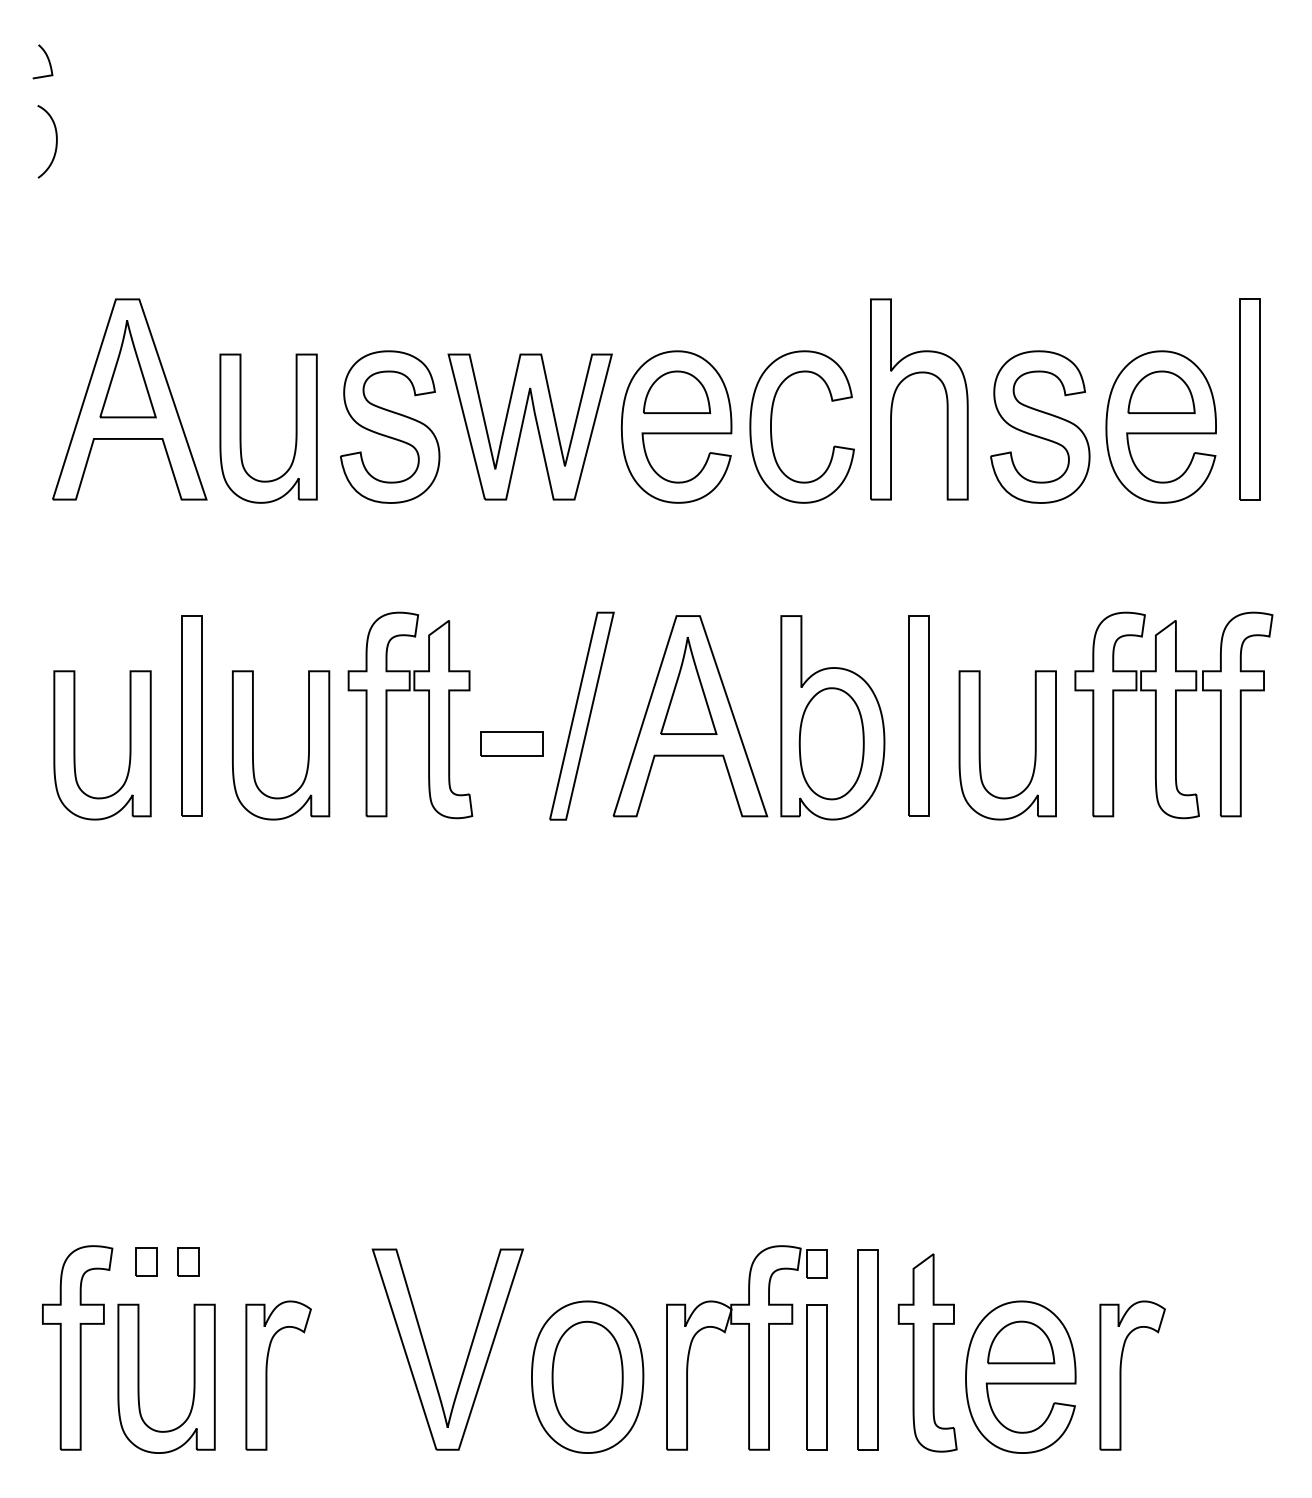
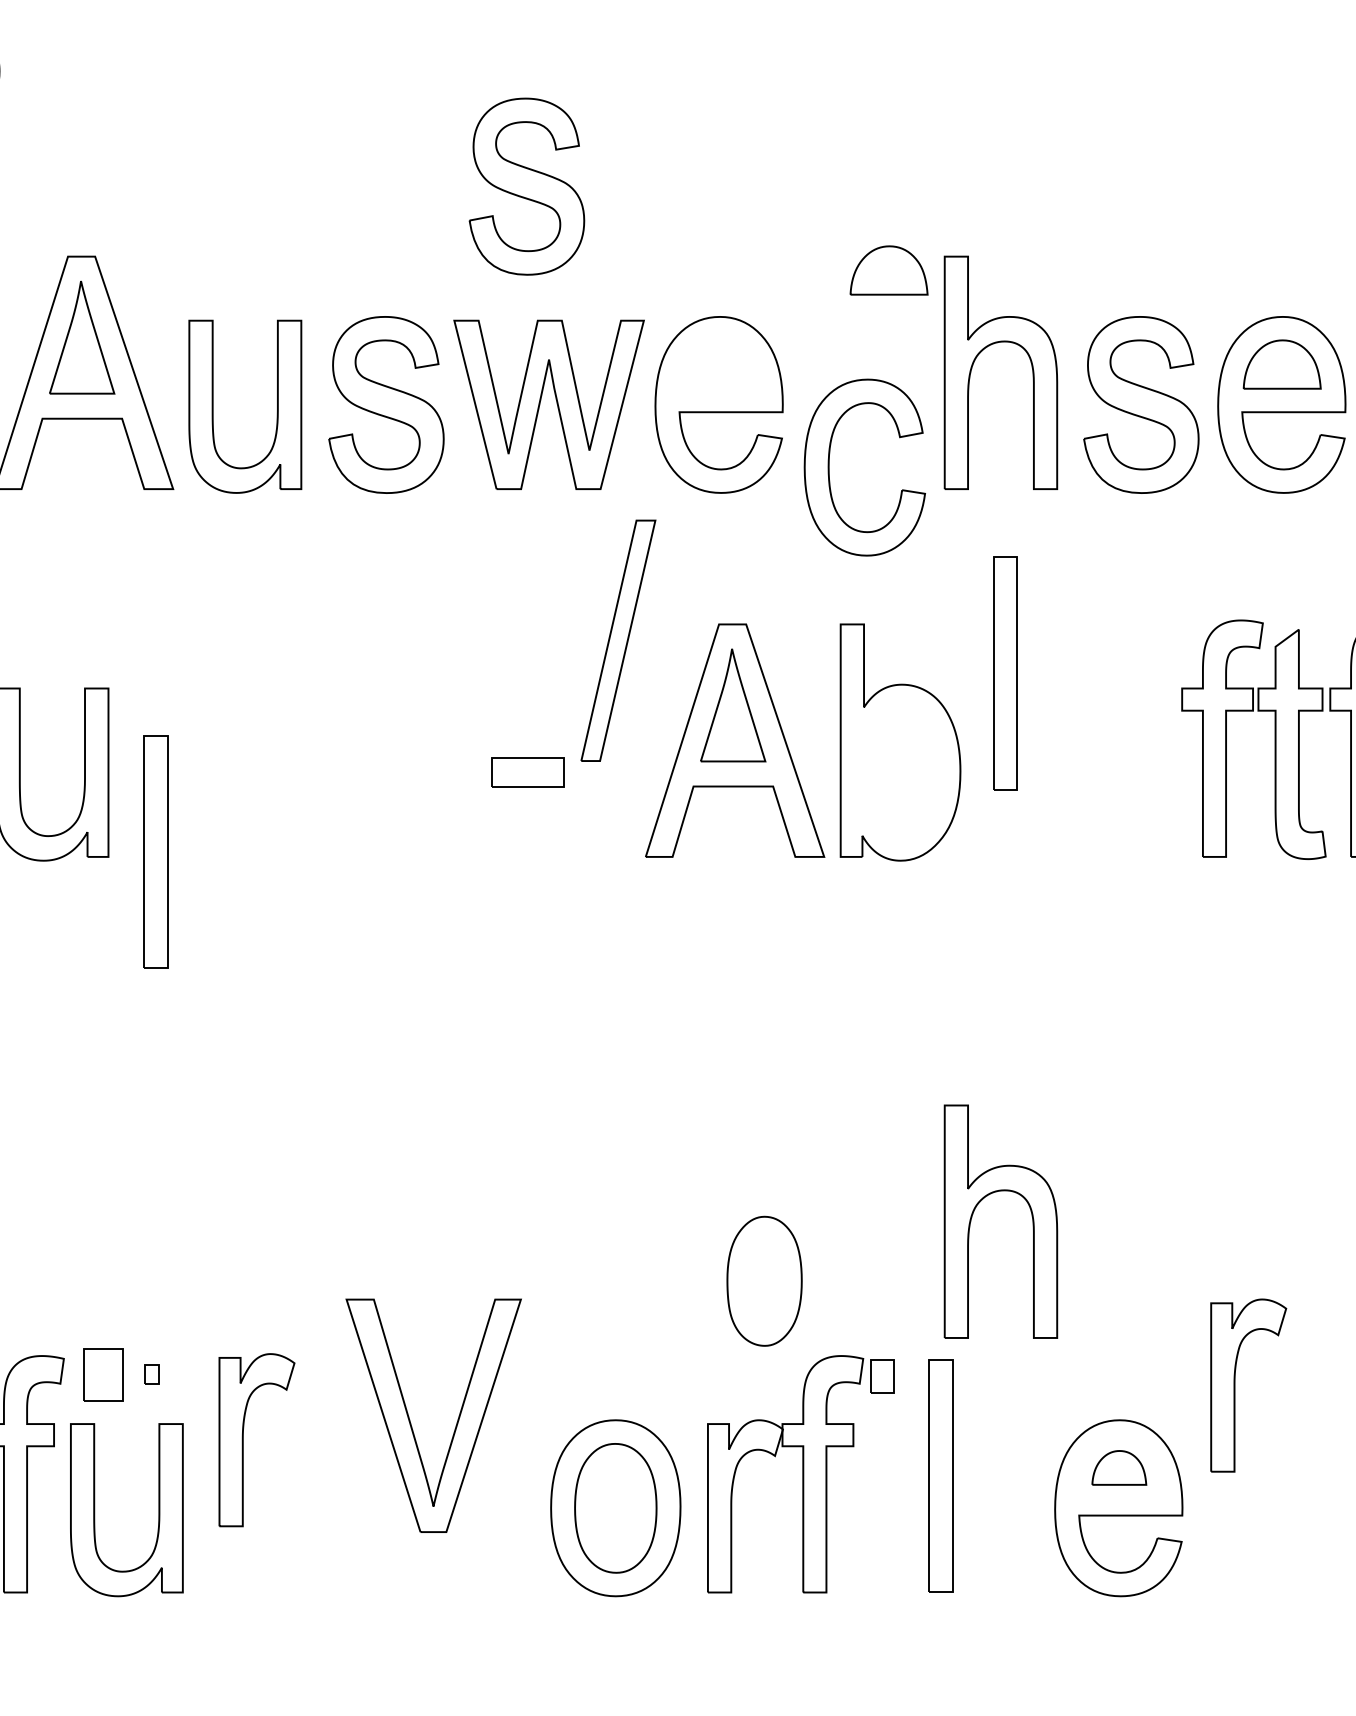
part: (511, 238) -> (527, 185), added
part: (677, 391) -> (889, 269), moved
part: (771, 426) -> (829, 466), moved
part: (191, 715) -> (155, 851), moved
part: (428, 715) -> (430, 739), removed
part: (581, 715) -> (617, 639), moved
part: (918, 715) -> (1005, 672), moved
part: (831, 743) -> (764, 1280), moved
part: (308, 745) -> (291, 774), removed
part: (980, 745) -> (1071, 774), removed
part: (901, 1114) -> (980, 1203), added
part: (146, 1261) -> (103, 1373), size x1.6
part: (188, 1261) -> (152, 1373), size x0.6
part: (1021, 1342) -> (1119, 1467), size x0.7
part: (927, 1352) -> (1010, 1479), removed
part: (428, 1354) -> (411, 1421), moved
part: (267, 1375) -> (244, 1440), moved
part: (1121, 1375) -> (1235, 1385), moved
part: (816, 1377) -> (881, 1508), removed

